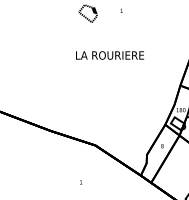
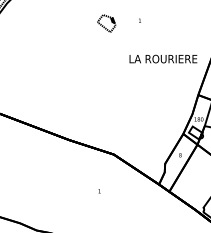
text: (110, 54) -> (163, 58), moved

